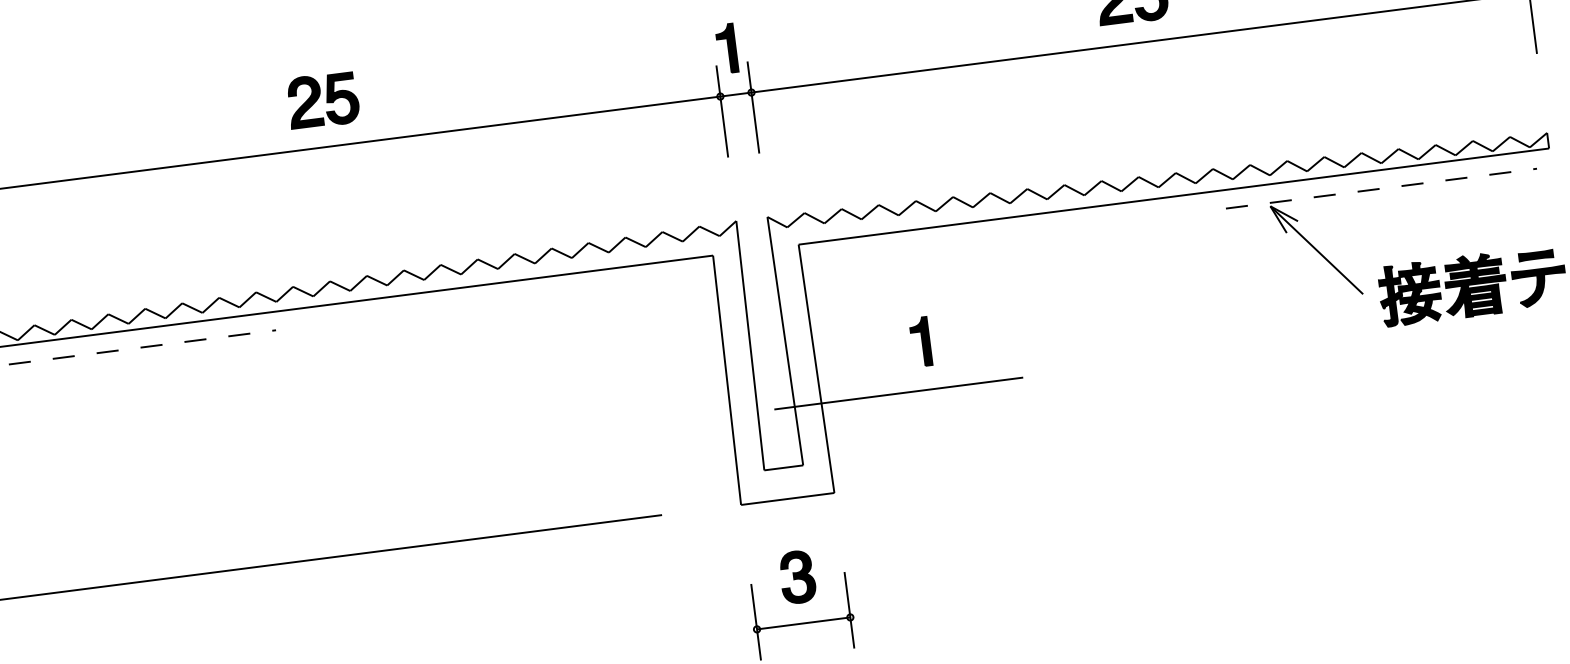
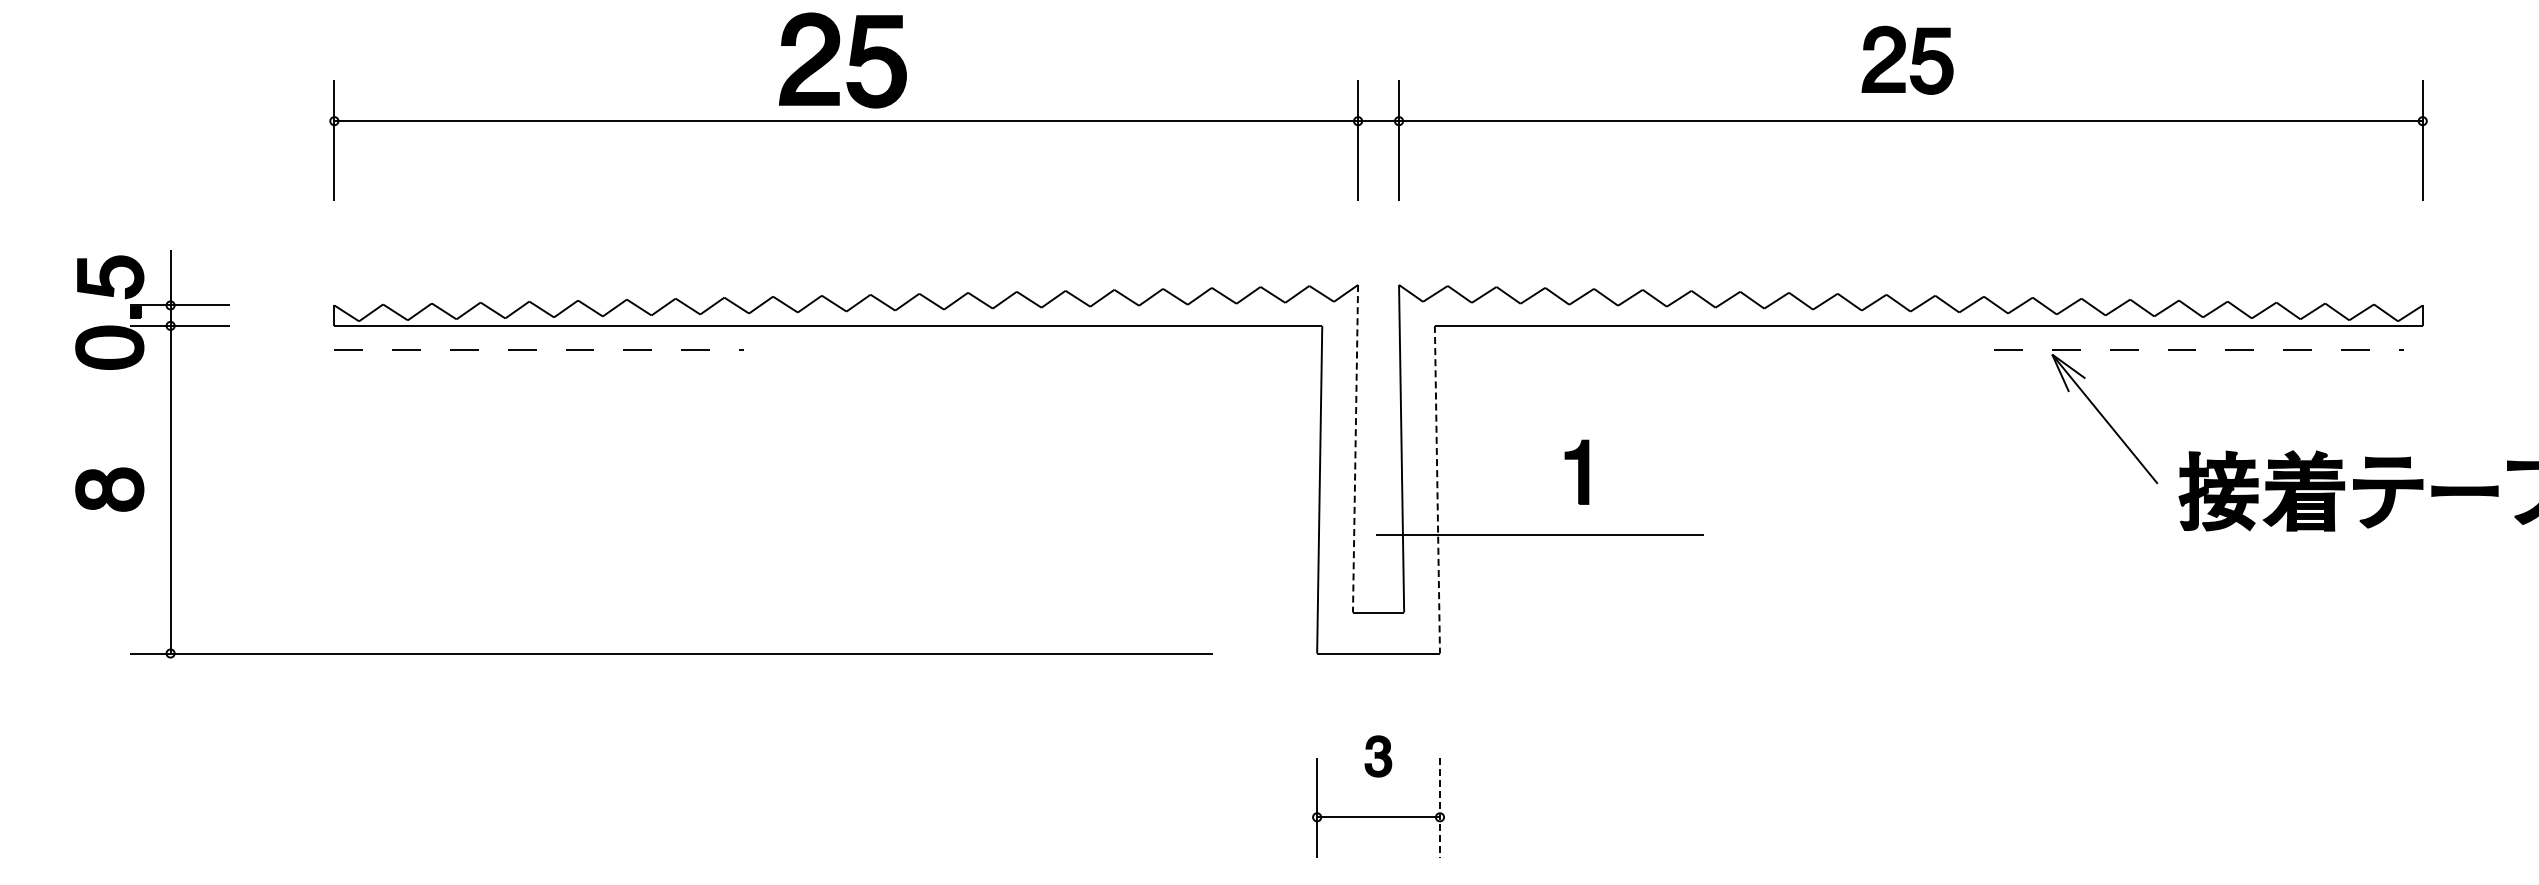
part: (726, 48) -> (1374, 59), removed
part: (322, 99) -> (842, 59), size x1.4
line: (750, 345) -> (1355, 448), solid -> dashed
line: (816, 368) -> (1437, 489), solid -> dashed
part: (797, 577) -> (1378, 756), size x0.6
line: (849, 610) -> (1439, 808), solid -> dashed

